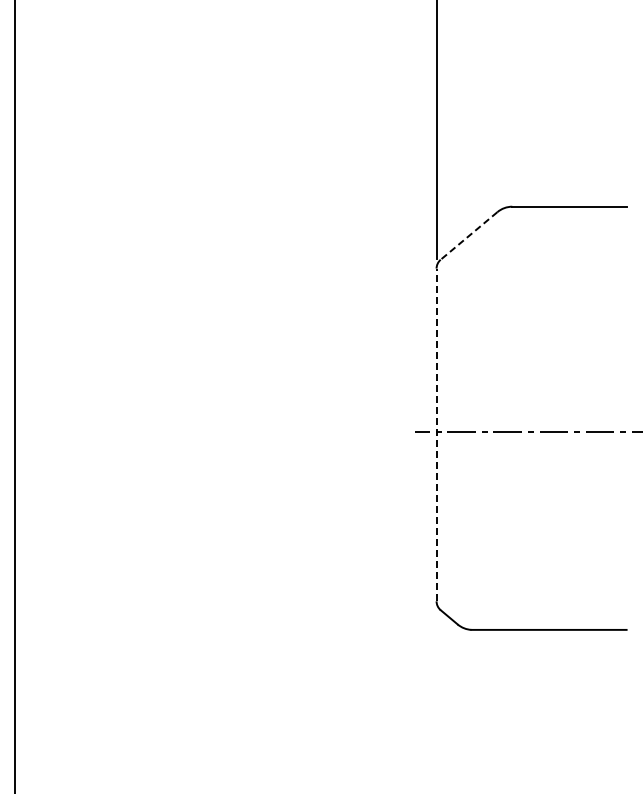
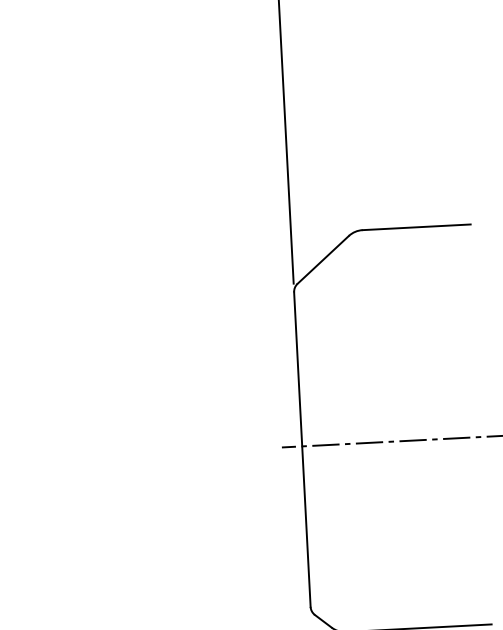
line: (468, 236) -> (322, 260), dashed -> solid
line: (436, 434) -> (302, 449), dashed -> solid

